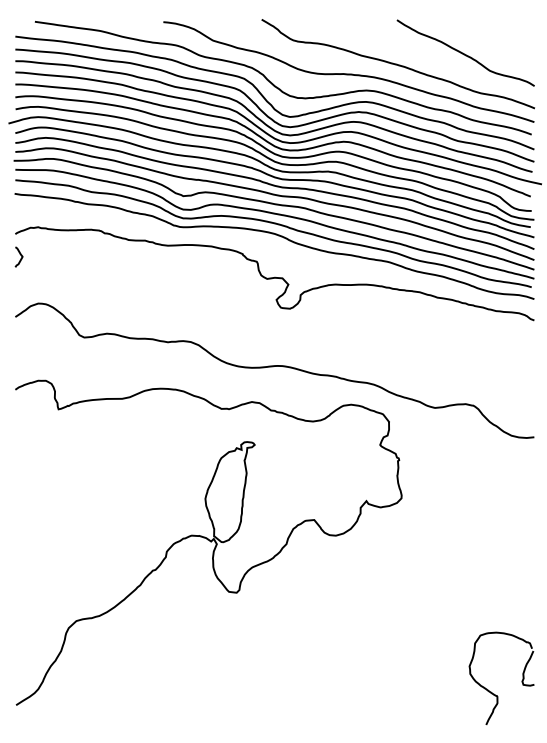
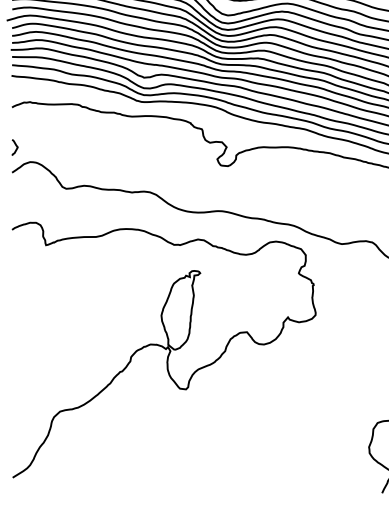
curve: (19, 254) -> (15, 145), moved

